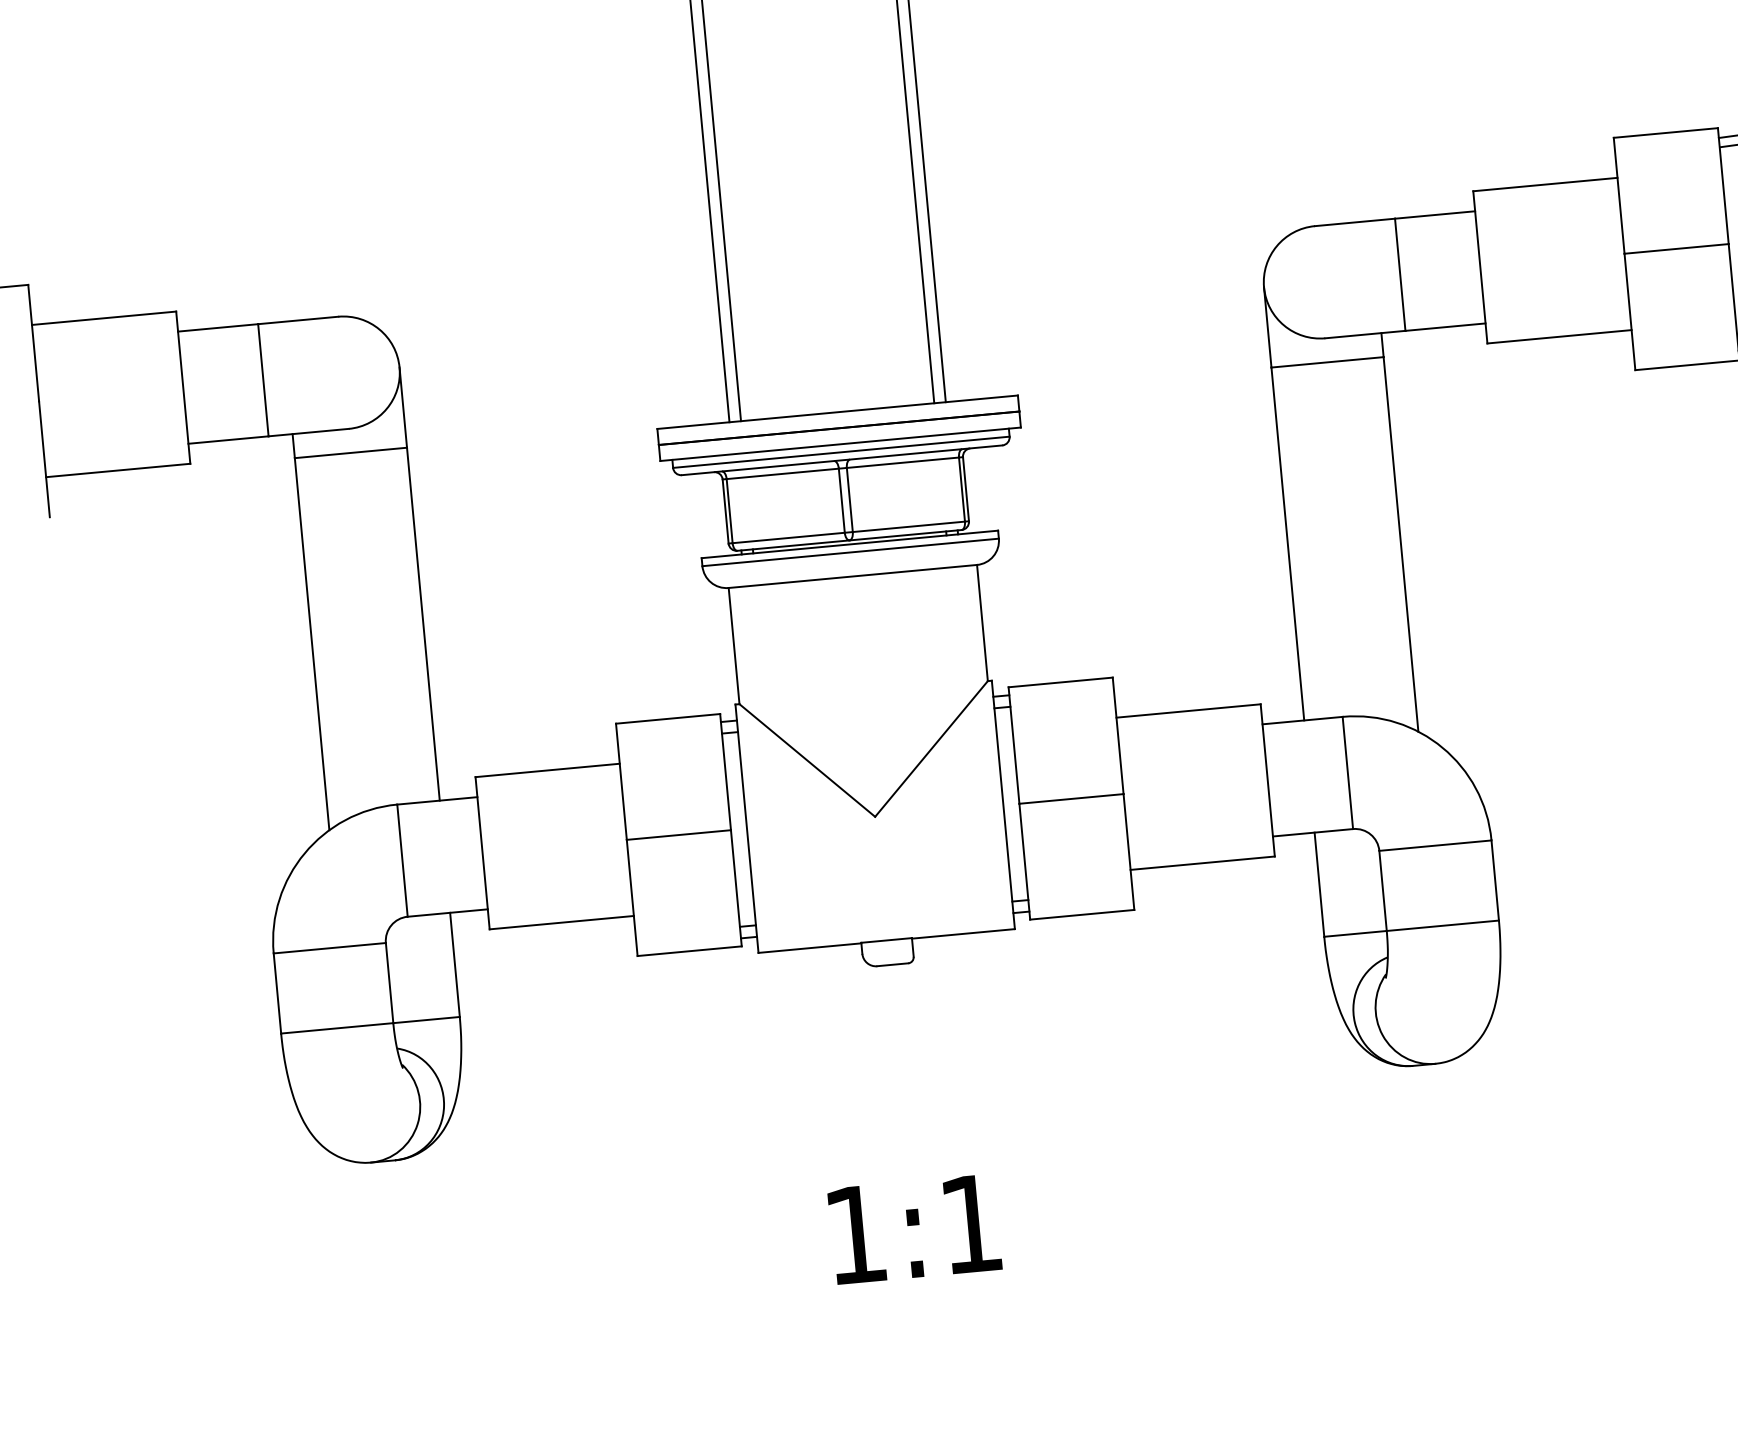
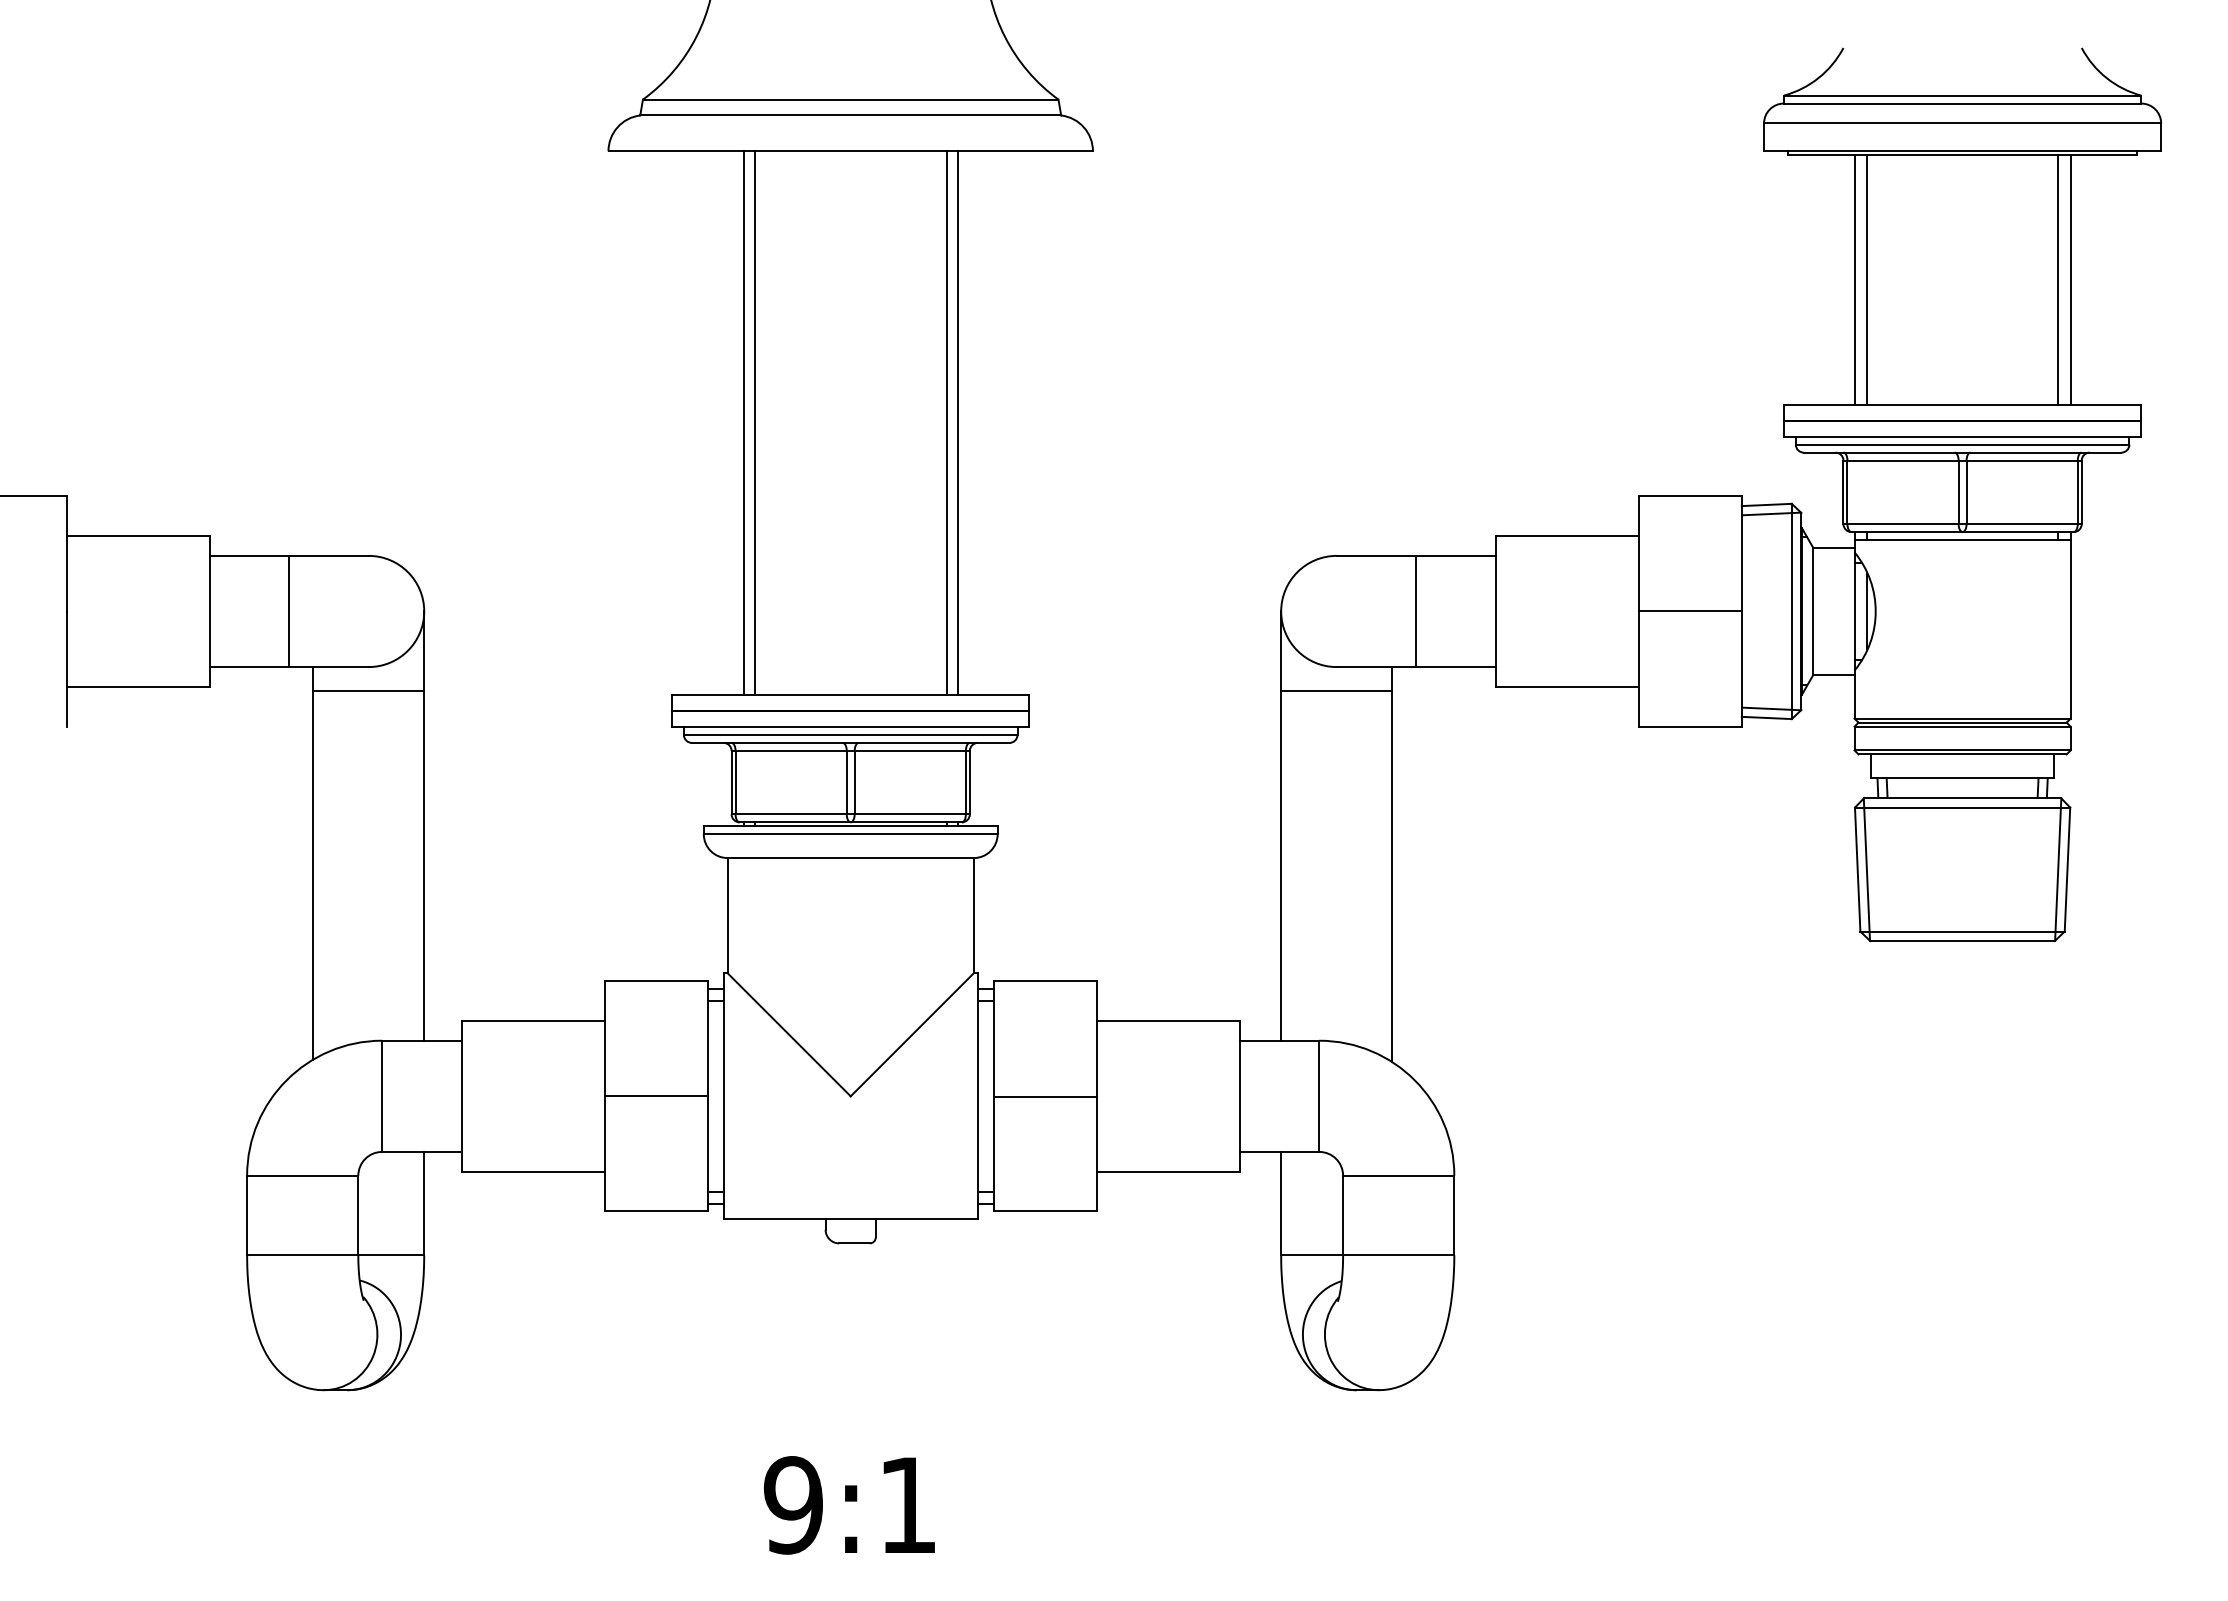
text: (854, 1235) -> (792, 1505), 1:1 -> 9:1

